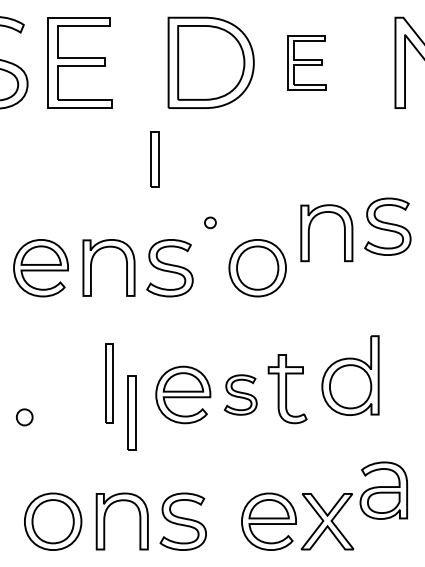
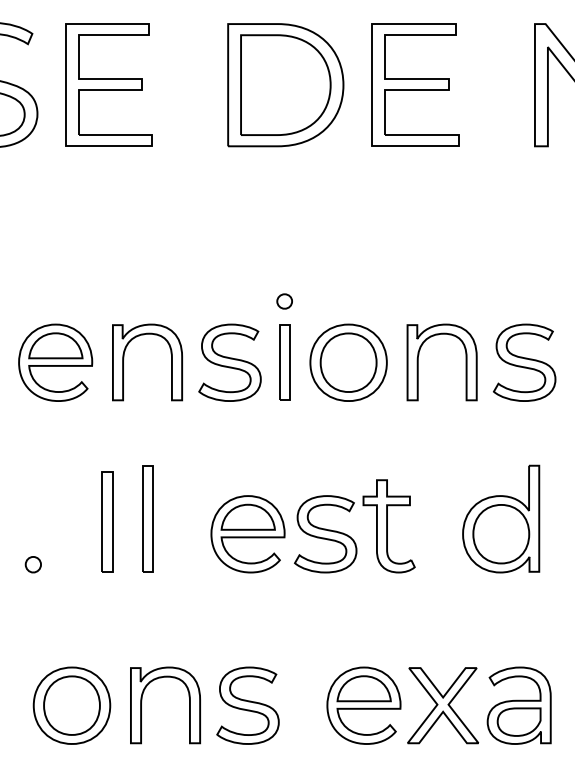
part: (307, 62) -> (415, 84), size x1.67
part: (154, 159) -> (284, 362), moved
part: (387, 226) -> (524, 362), moved
part: (309, 233) -> (418, 362), moved
part: (350, 375) -> (501, 518), moved
part: (240, 395) -> (325, 534), size x1.43
part: (131, 412) -> (107, 521), moved
part: (23, 417) -> (32, 564), size x0.71
part: (383, 490) -> (518, 705), moved

